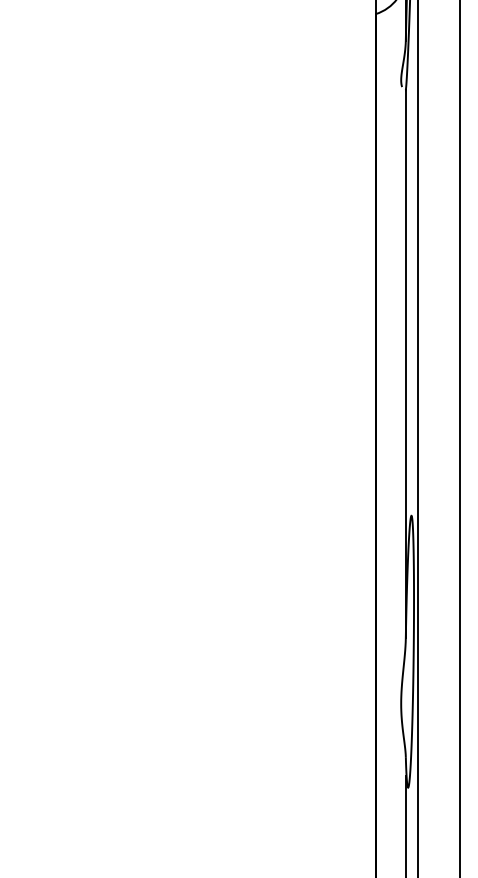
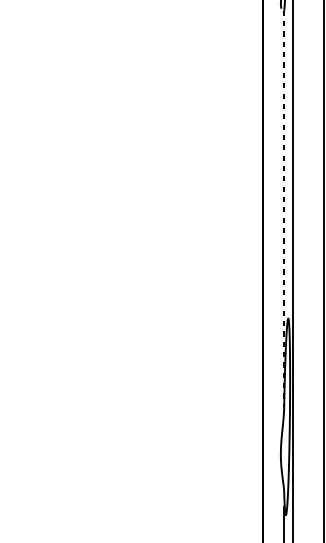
line: (405, 363) -> (283, 208), solid -> dashed

